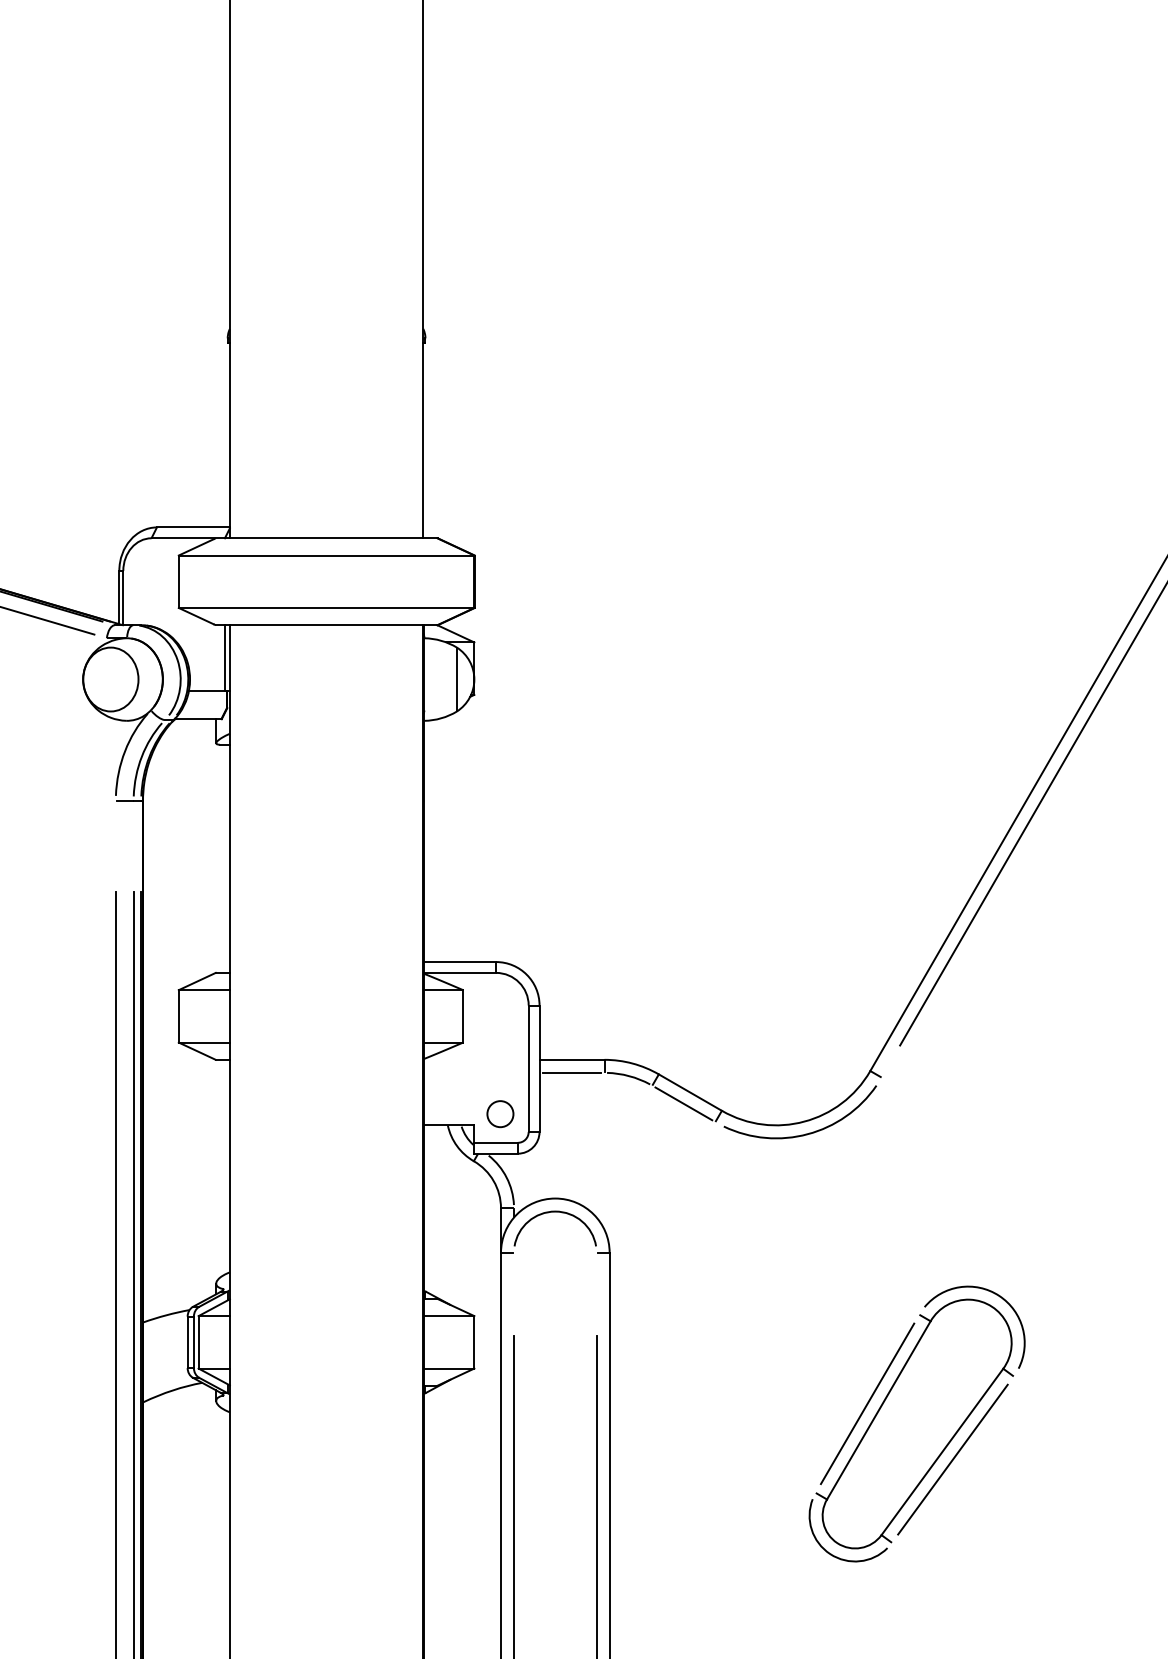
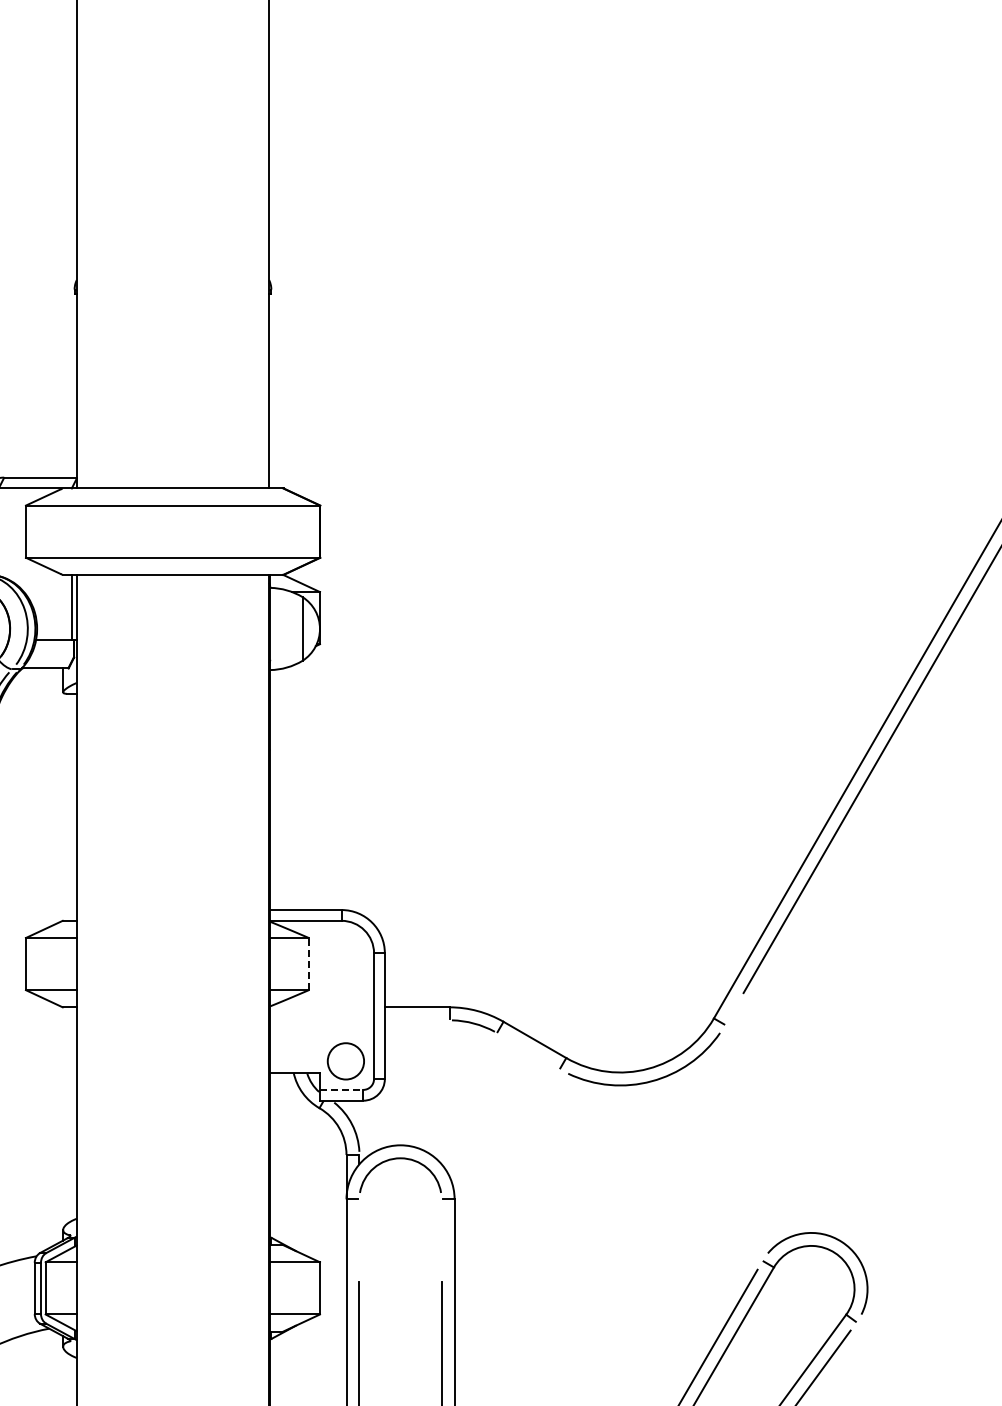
line: (463, 1015) -> (309, 963), solid -> dashed
line: (571, 1072) -> (416, 1019), removed
line: (683, 1103) -> (528, 1050), removed
circle: (500, 1114) -> (346, 1061), size x1.4
line: (496, 1142) -> (342, 1089), solid -> dashed

